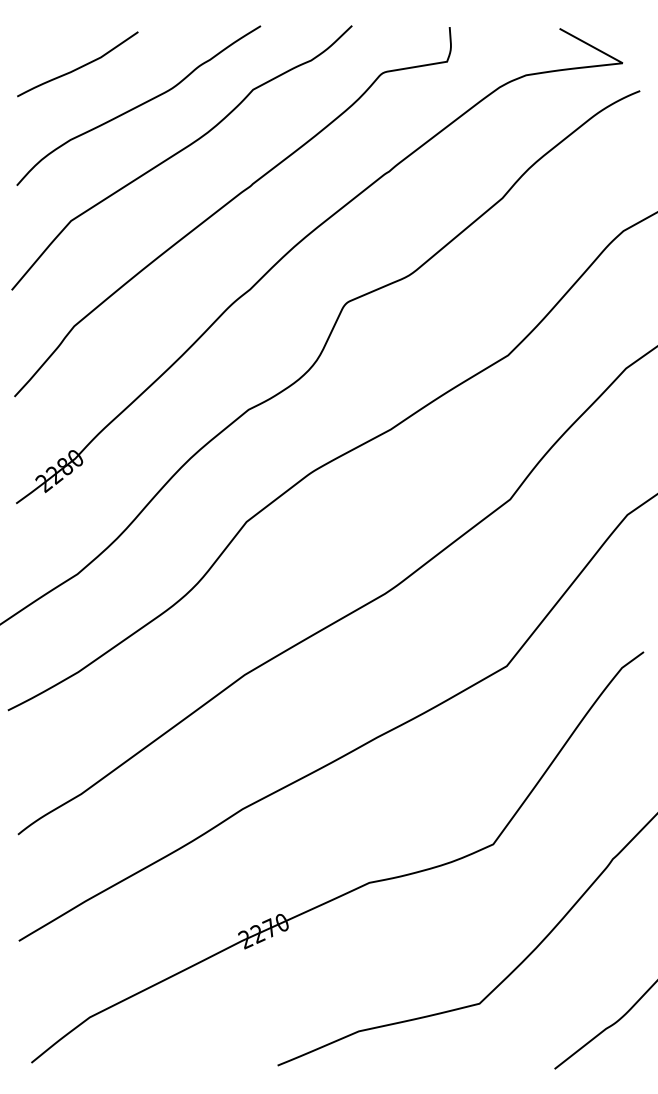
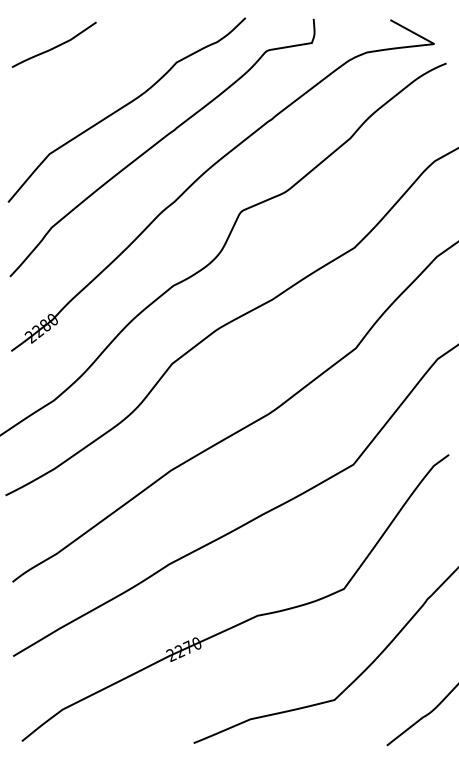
curve: (138, 105) -> (96, 73), removed

